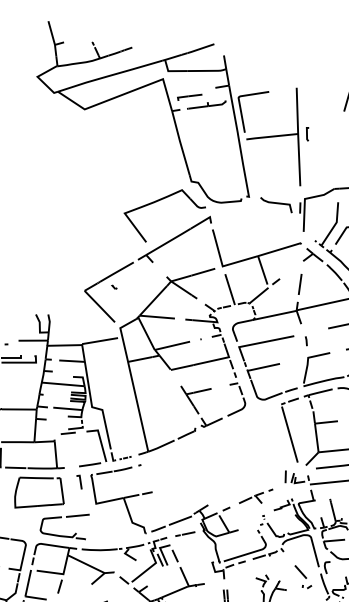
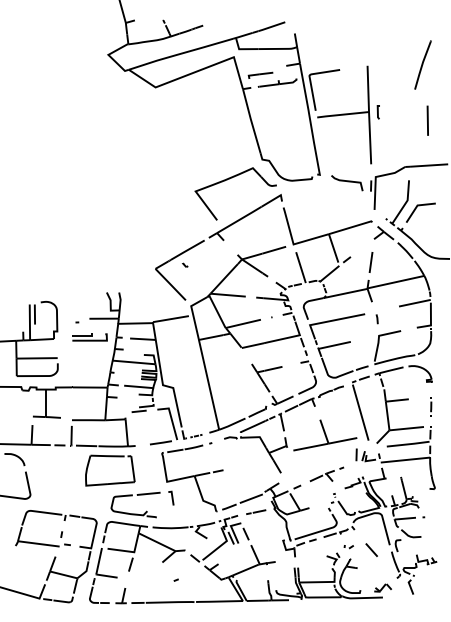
part: (219, 451) -> (290, 429), added
line: (79, 481) -> (171, 497), moved
part: (306, 587) -> (348, 547), moved

